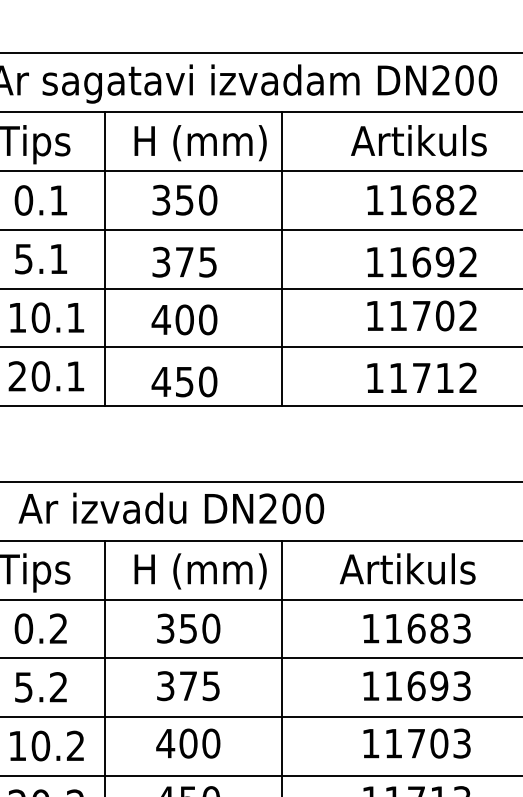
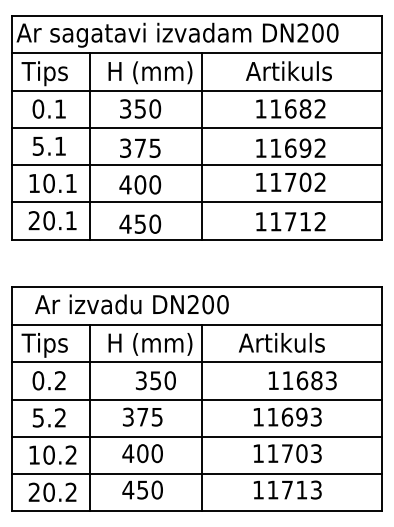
text: (188, 628) -> (155, 380), moved
text: (416, 628) -> (302, 380), moved

